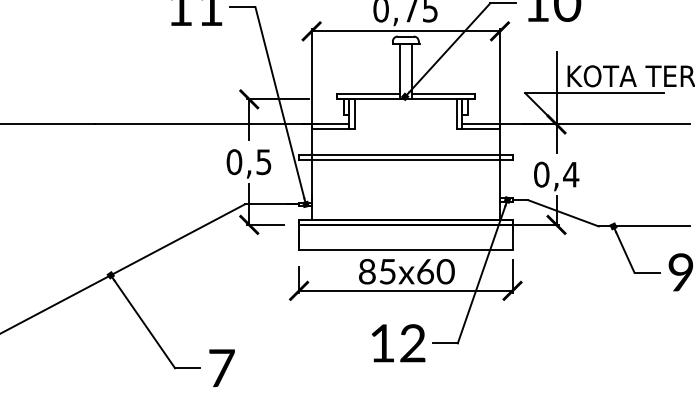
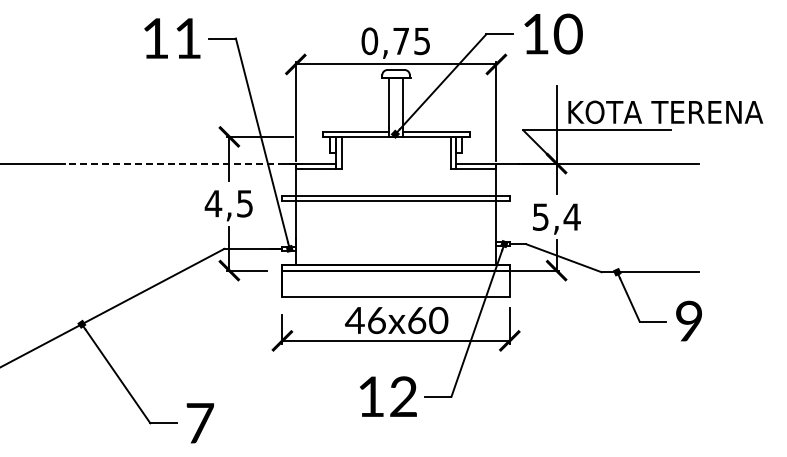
line: (202, 124) -> (179, 163), solid -> dashed
text: (234, 161) -> (213, 203), 0,5 -> 4,5
text: (541, 174) -> (540, 216), 0,4 -> 5,4
text: (376, 271) -> (364, 320), 85x60 -> 46x60

